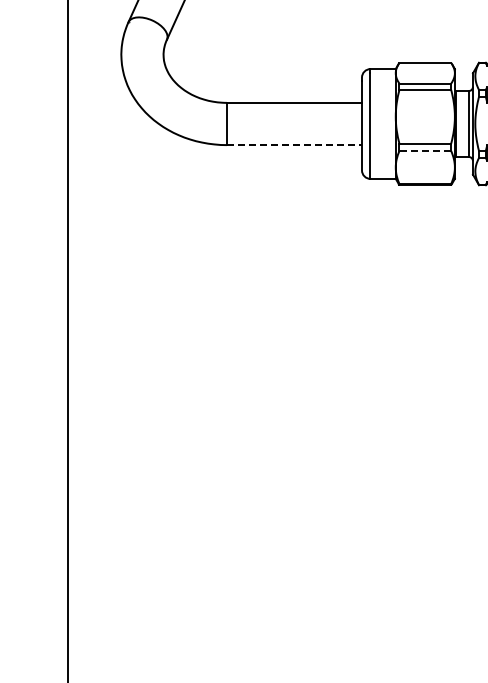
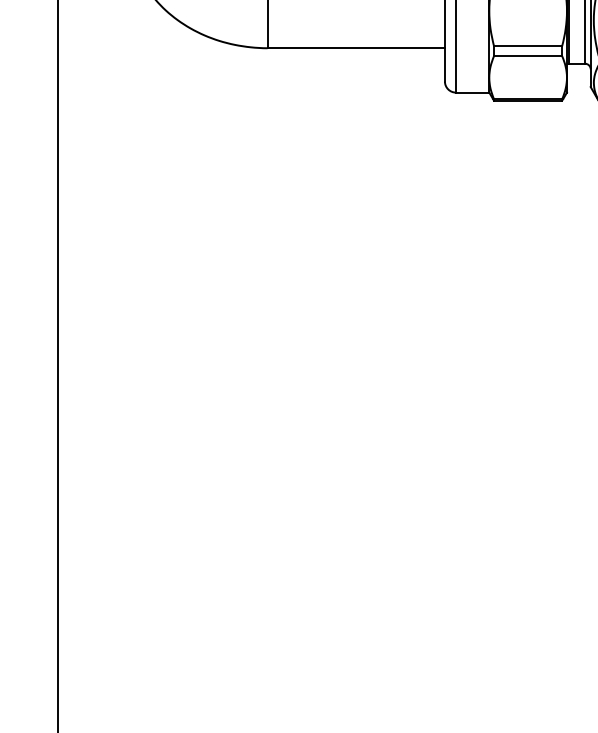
line: (294, 145) -> (356, 48), dashed -> solid
line: (425, 151) -> (528, 56), dashed -> solid

